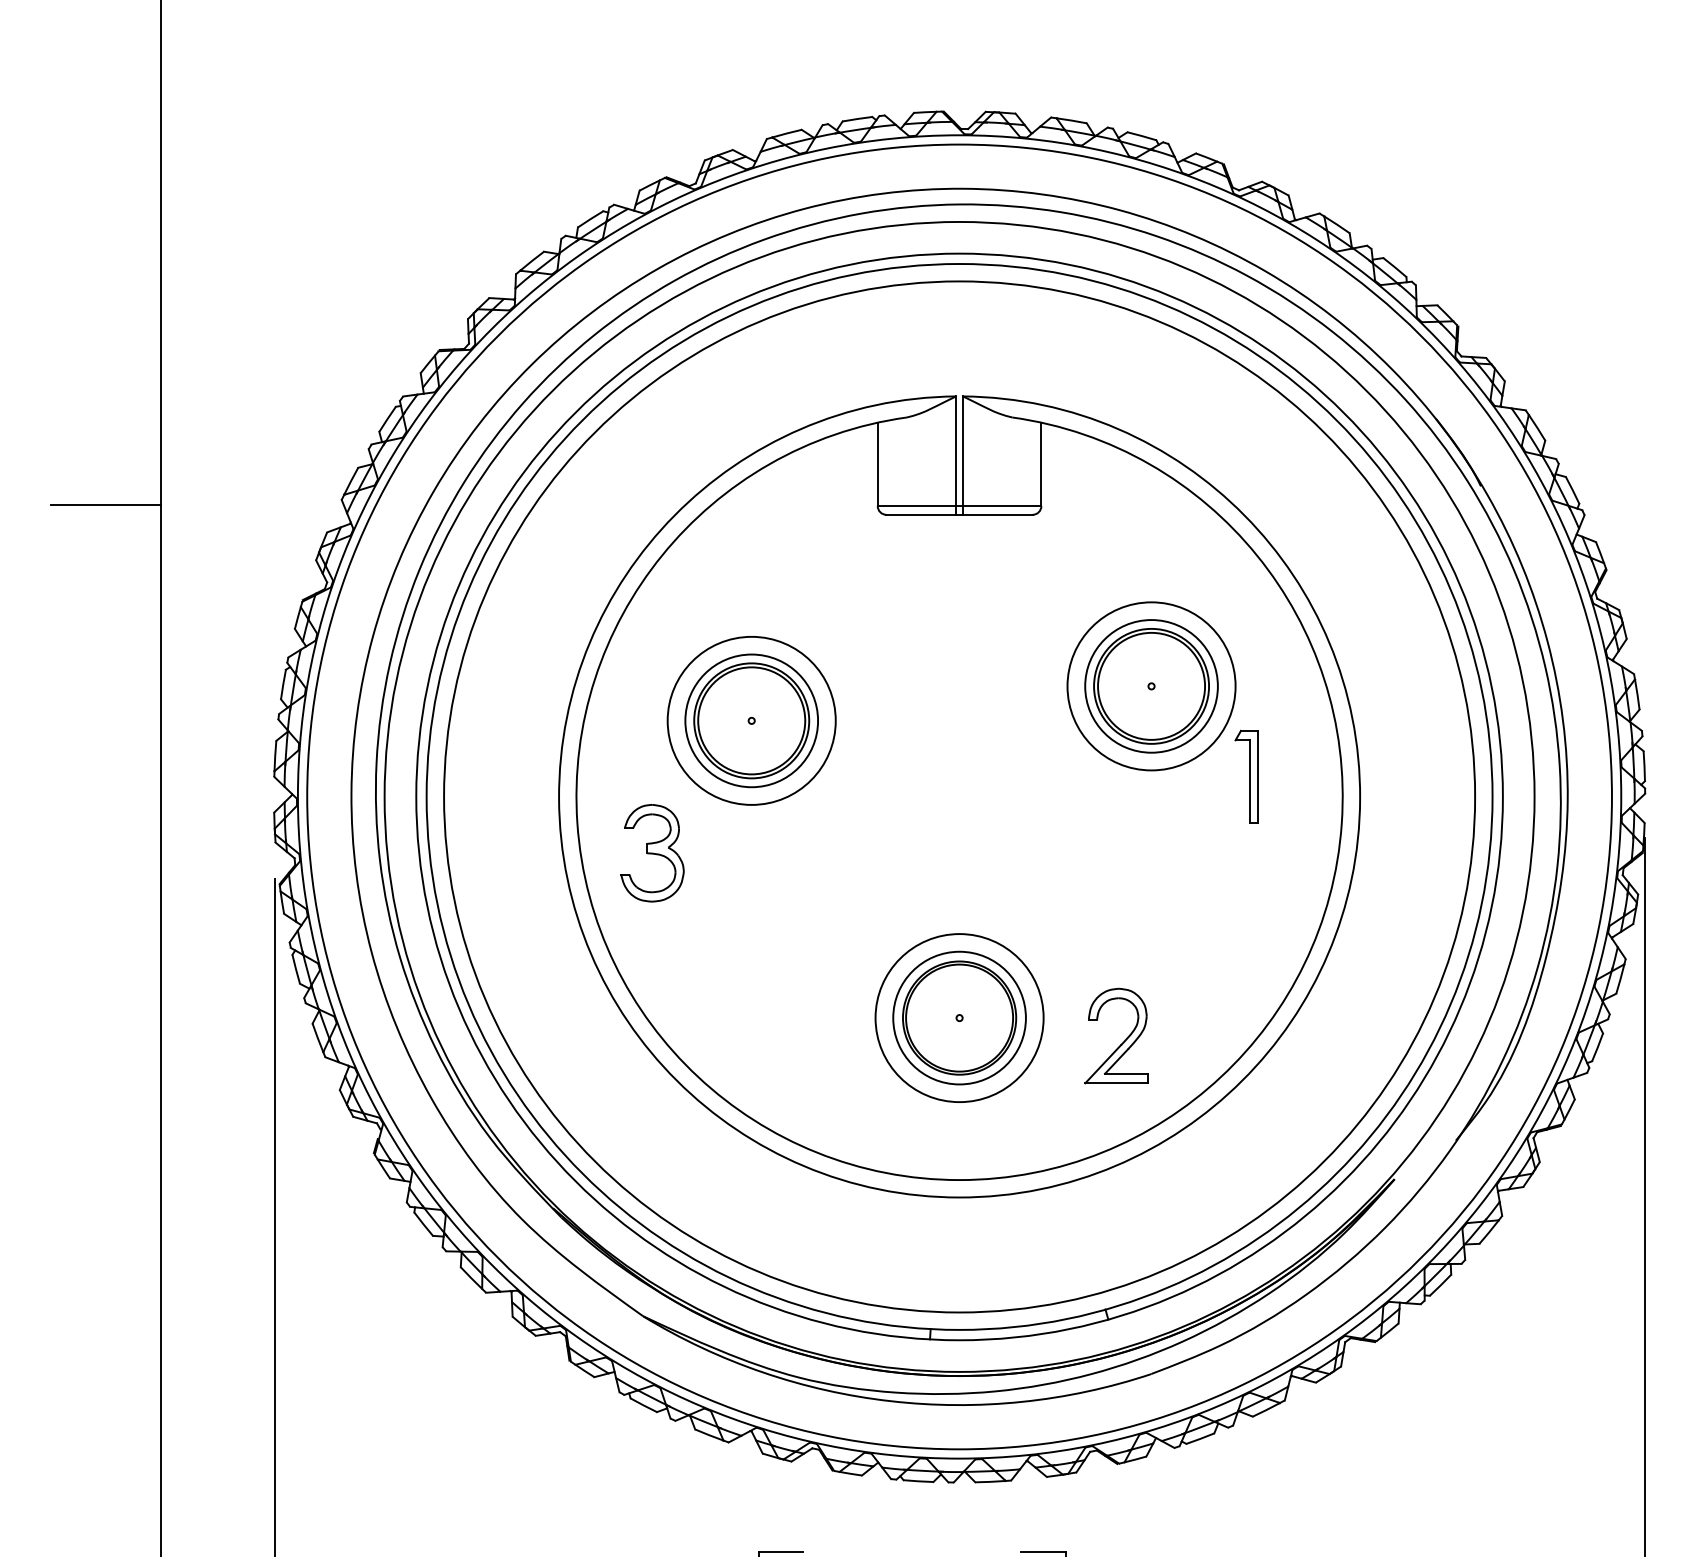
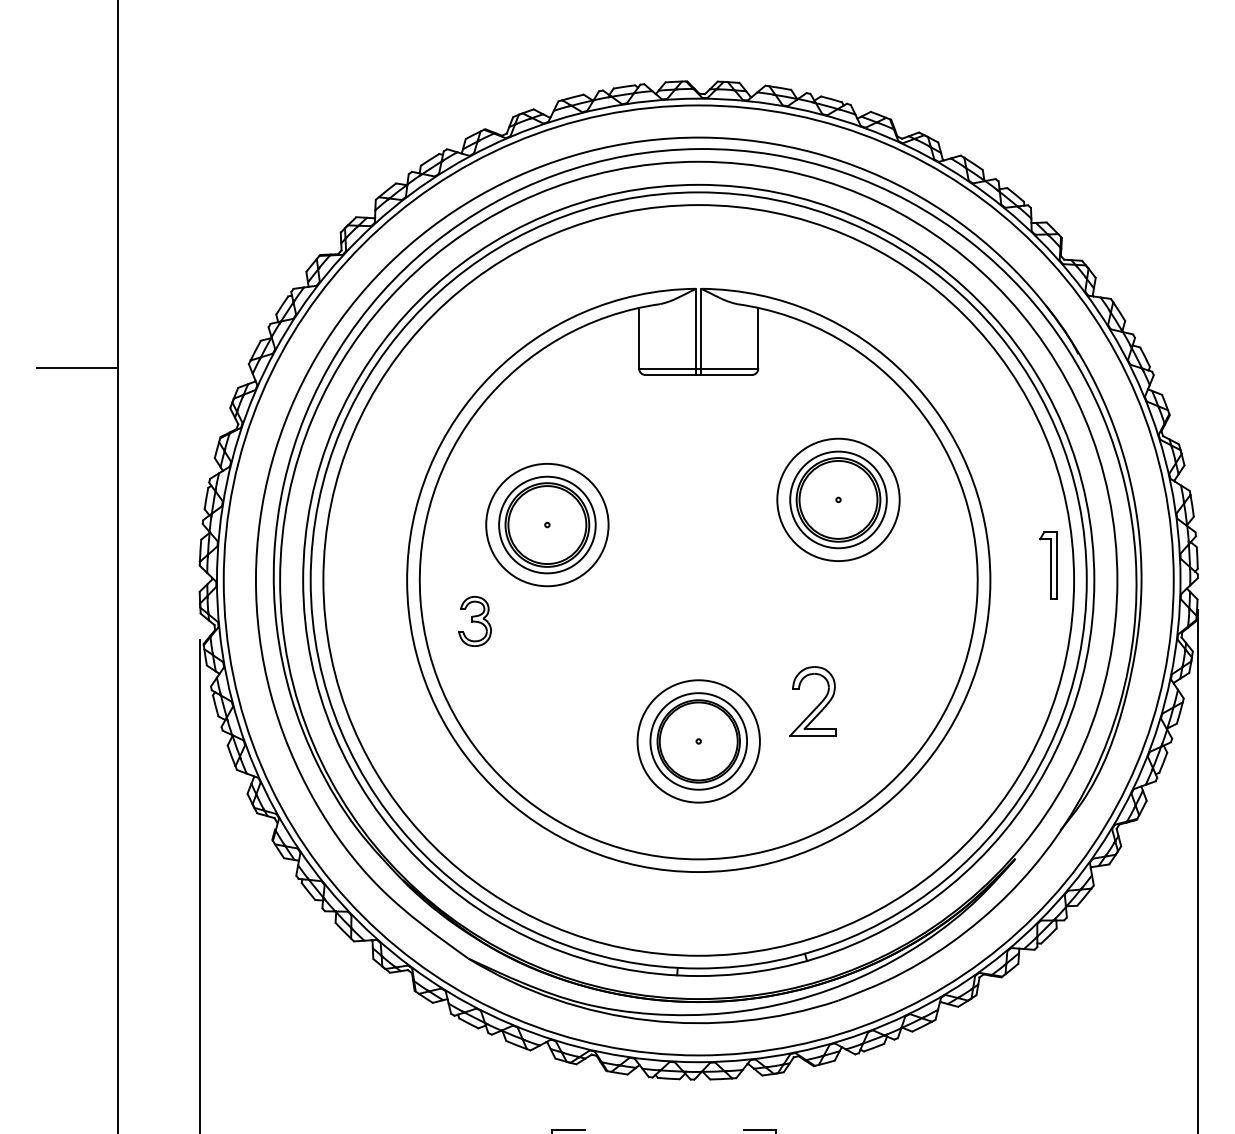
part: (1246, 776) -> (1048, 565), moved
part: (652, 853) -> (475, 621), size x0.7
part: (1123, 1041) -> (818, 705), moved

